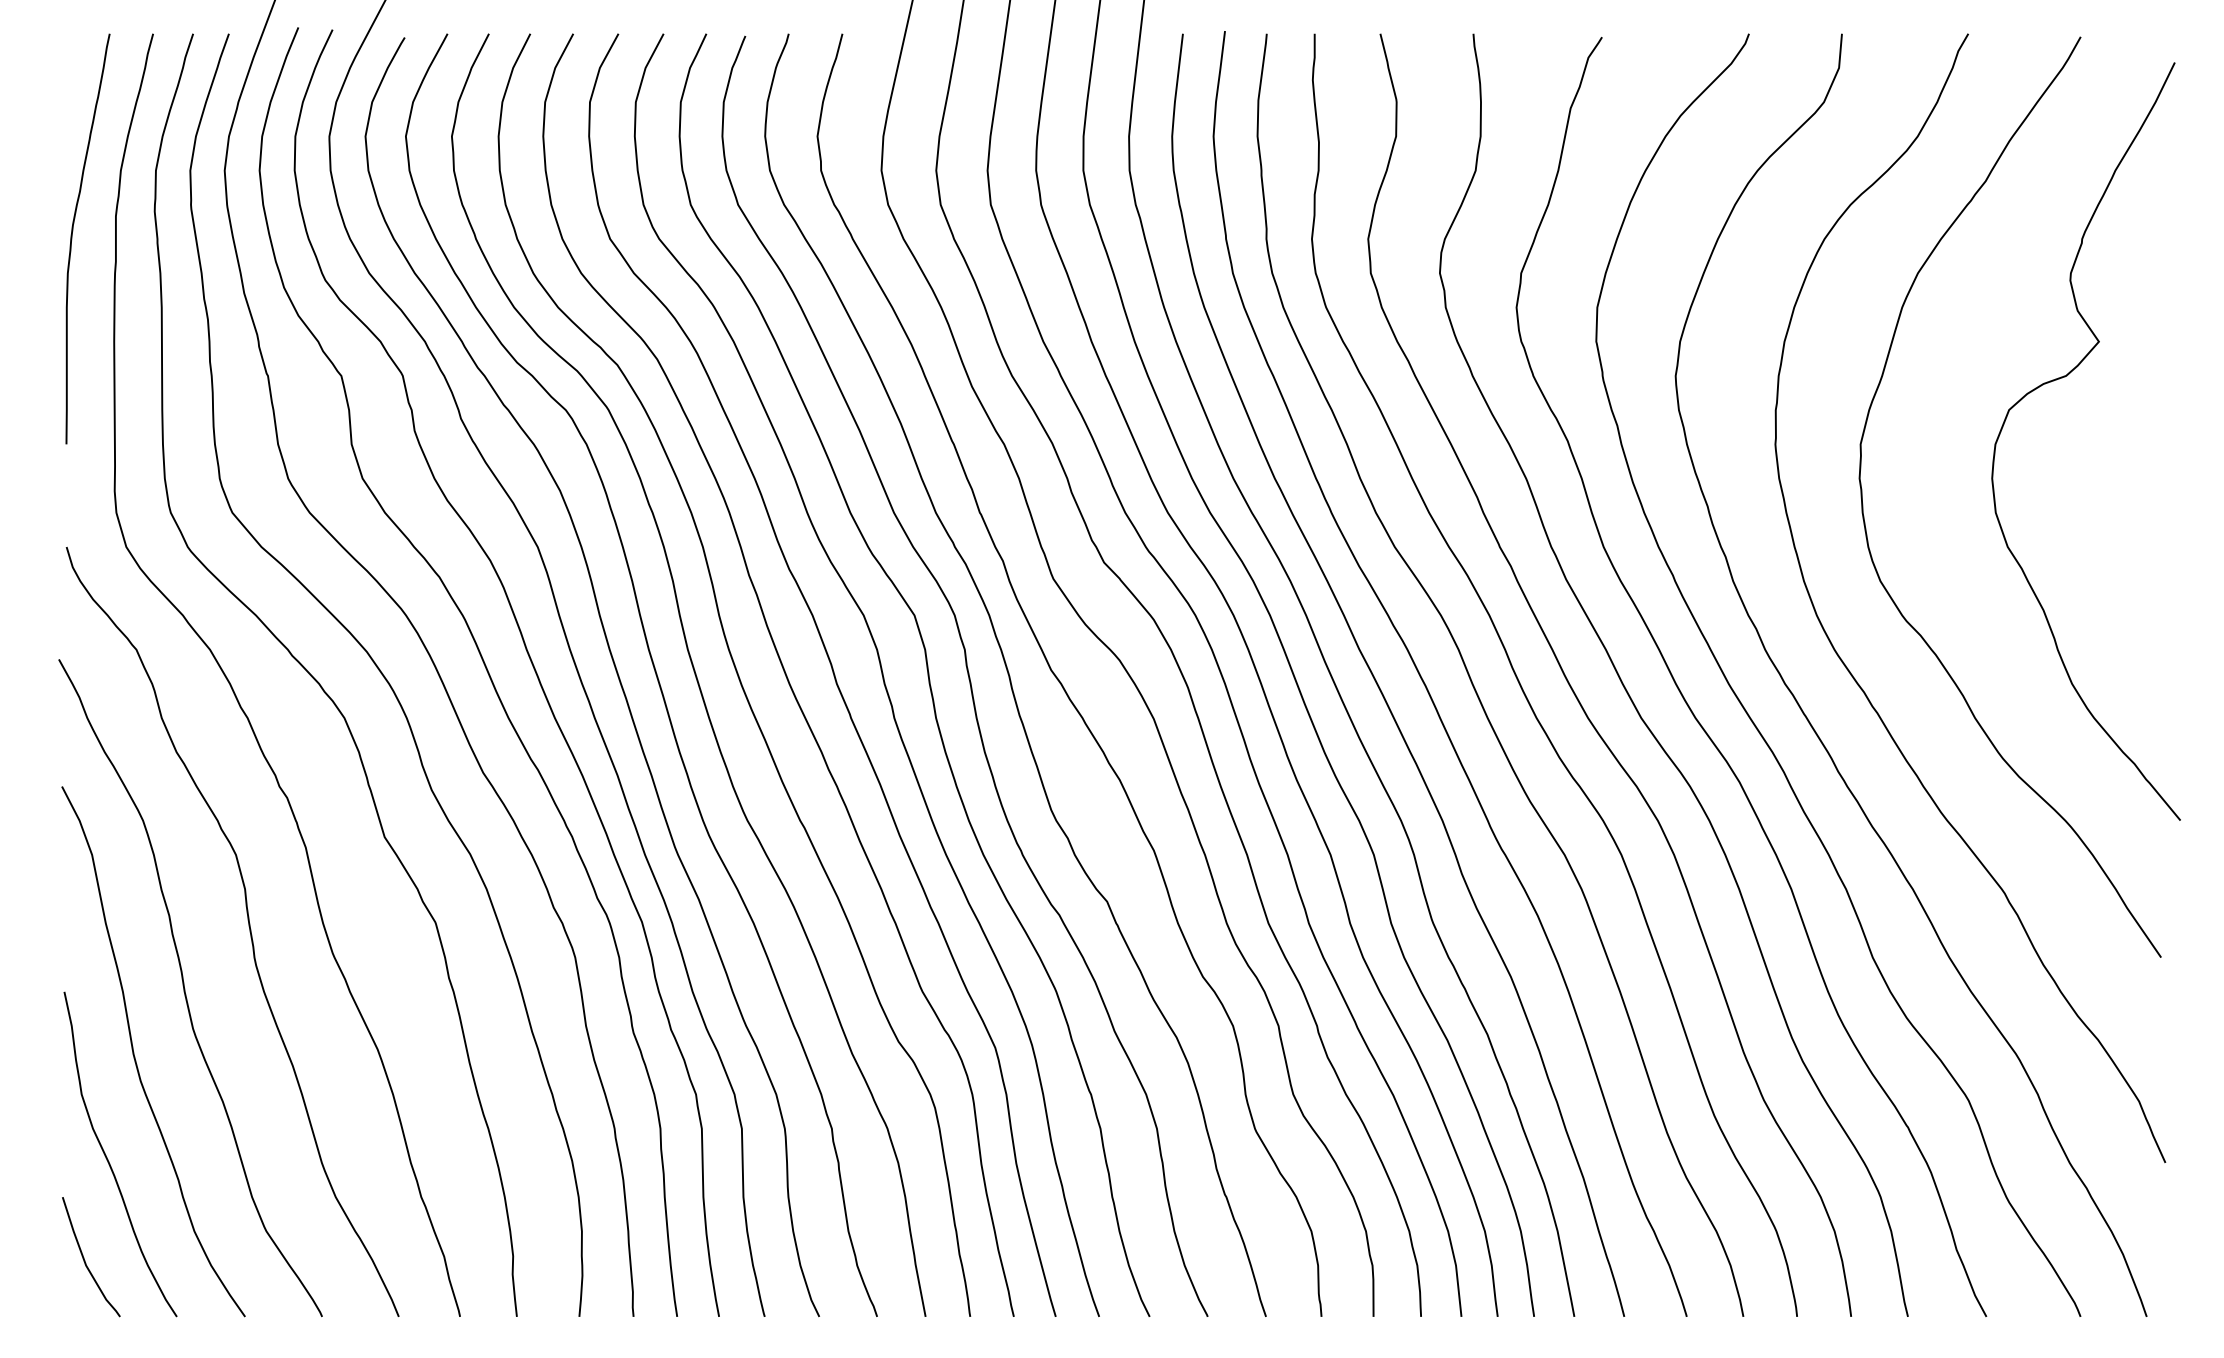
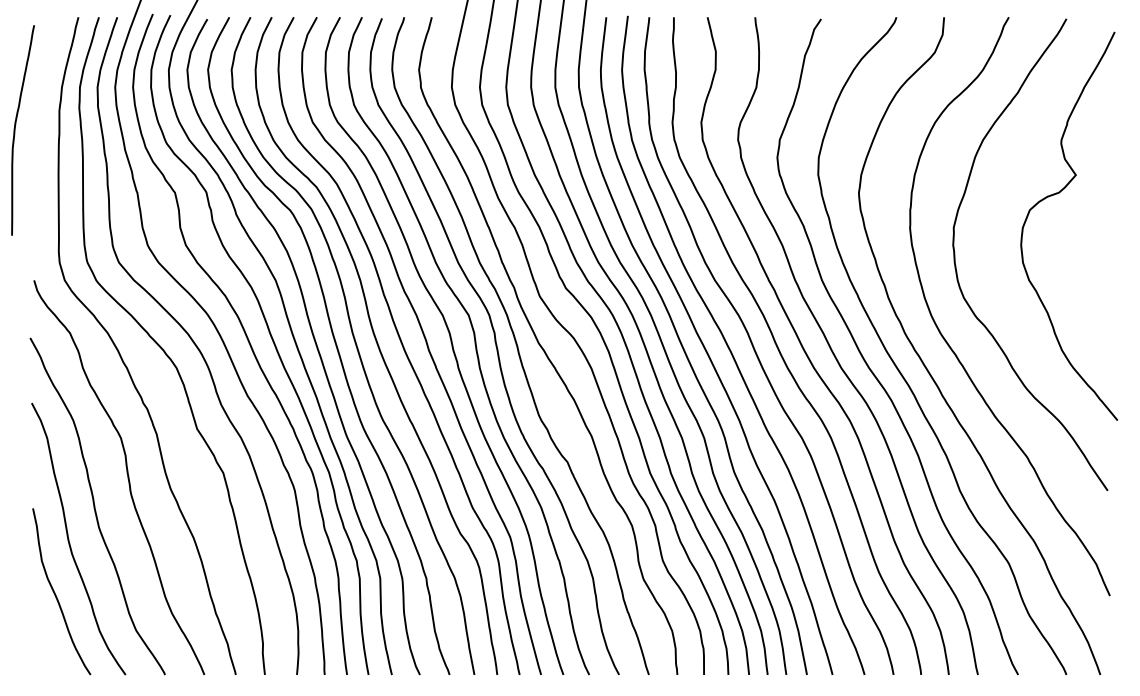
curve: (73, 239) -> (15, 130), moved
curve: (86, 1261) -> (44, 646), removed

